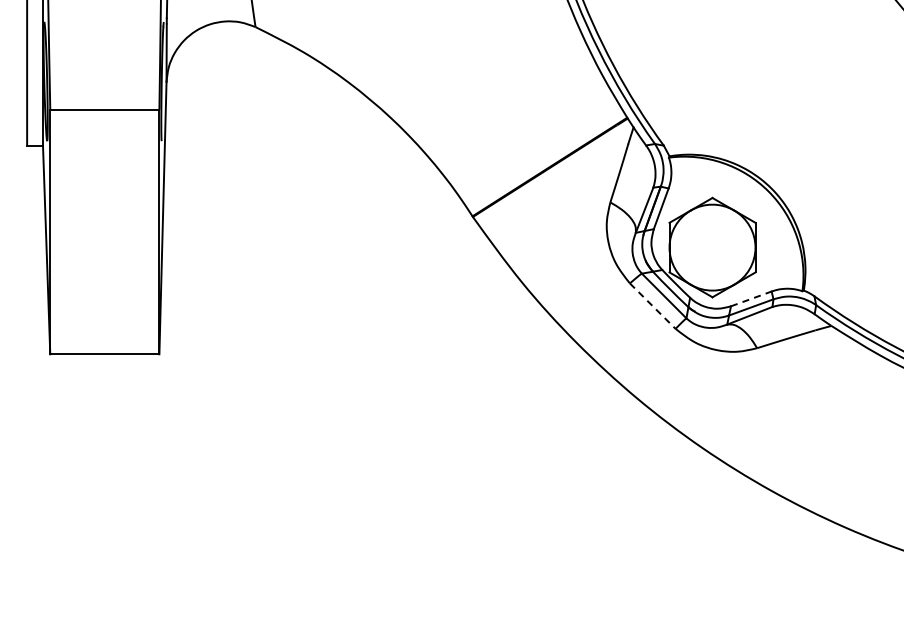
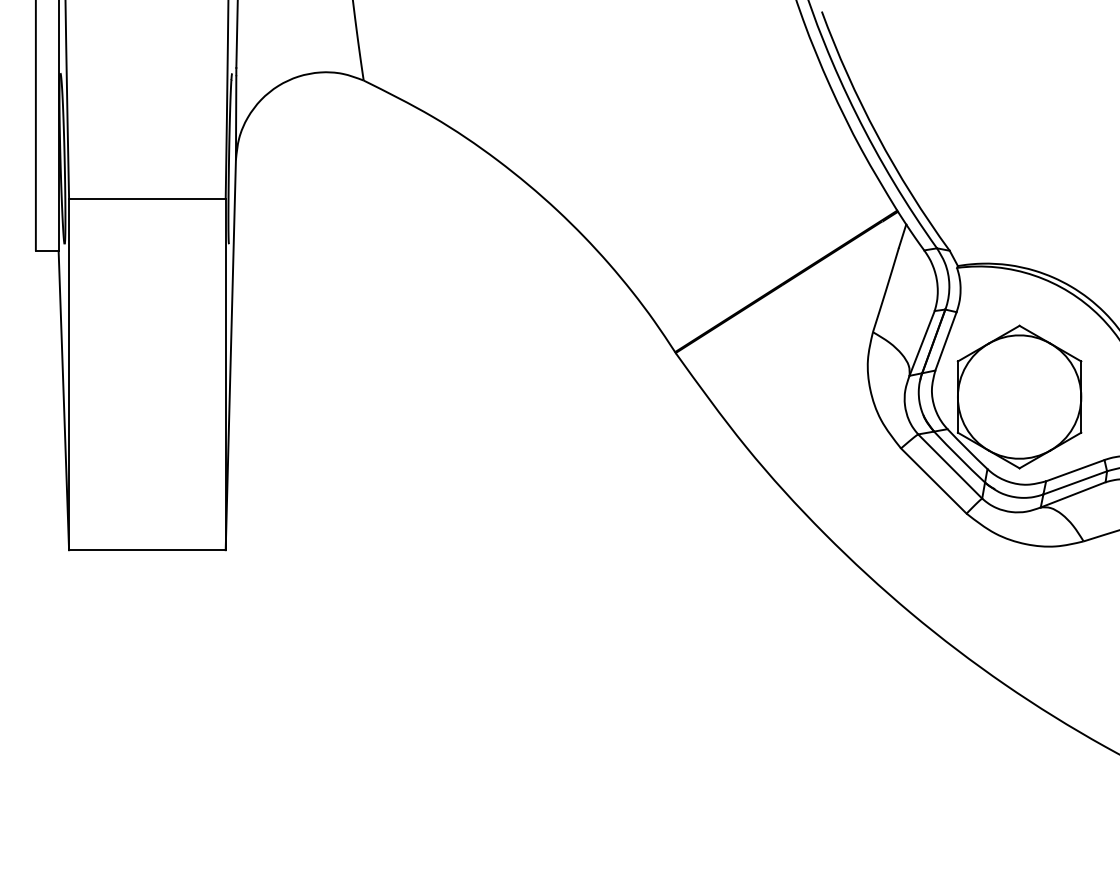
line: (751, 298) -> (1075, 470), dashed -> solid
line: (653, 306) -> (934, 481), dashed -> solid

